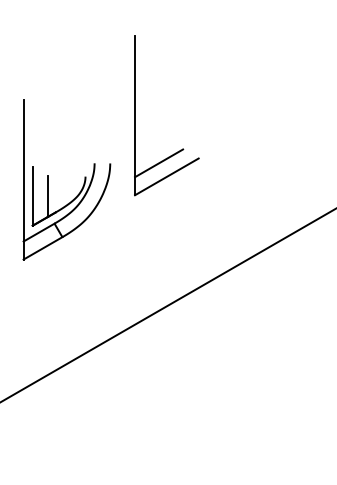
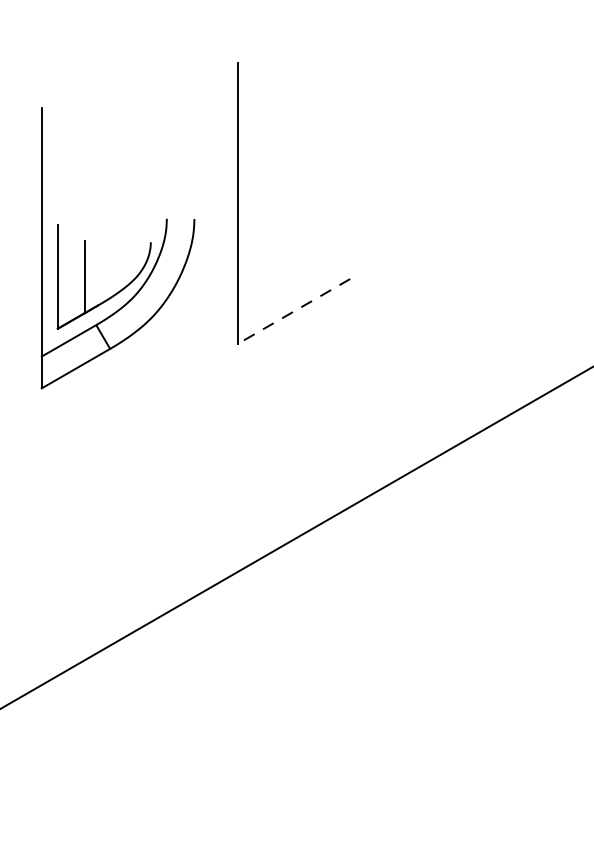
line: (159, 163) -> (281, 287), removed
line: (166, 176) -> (293, 310), solid -> dashed
part: (83, 183) -> (147, 254), moved

